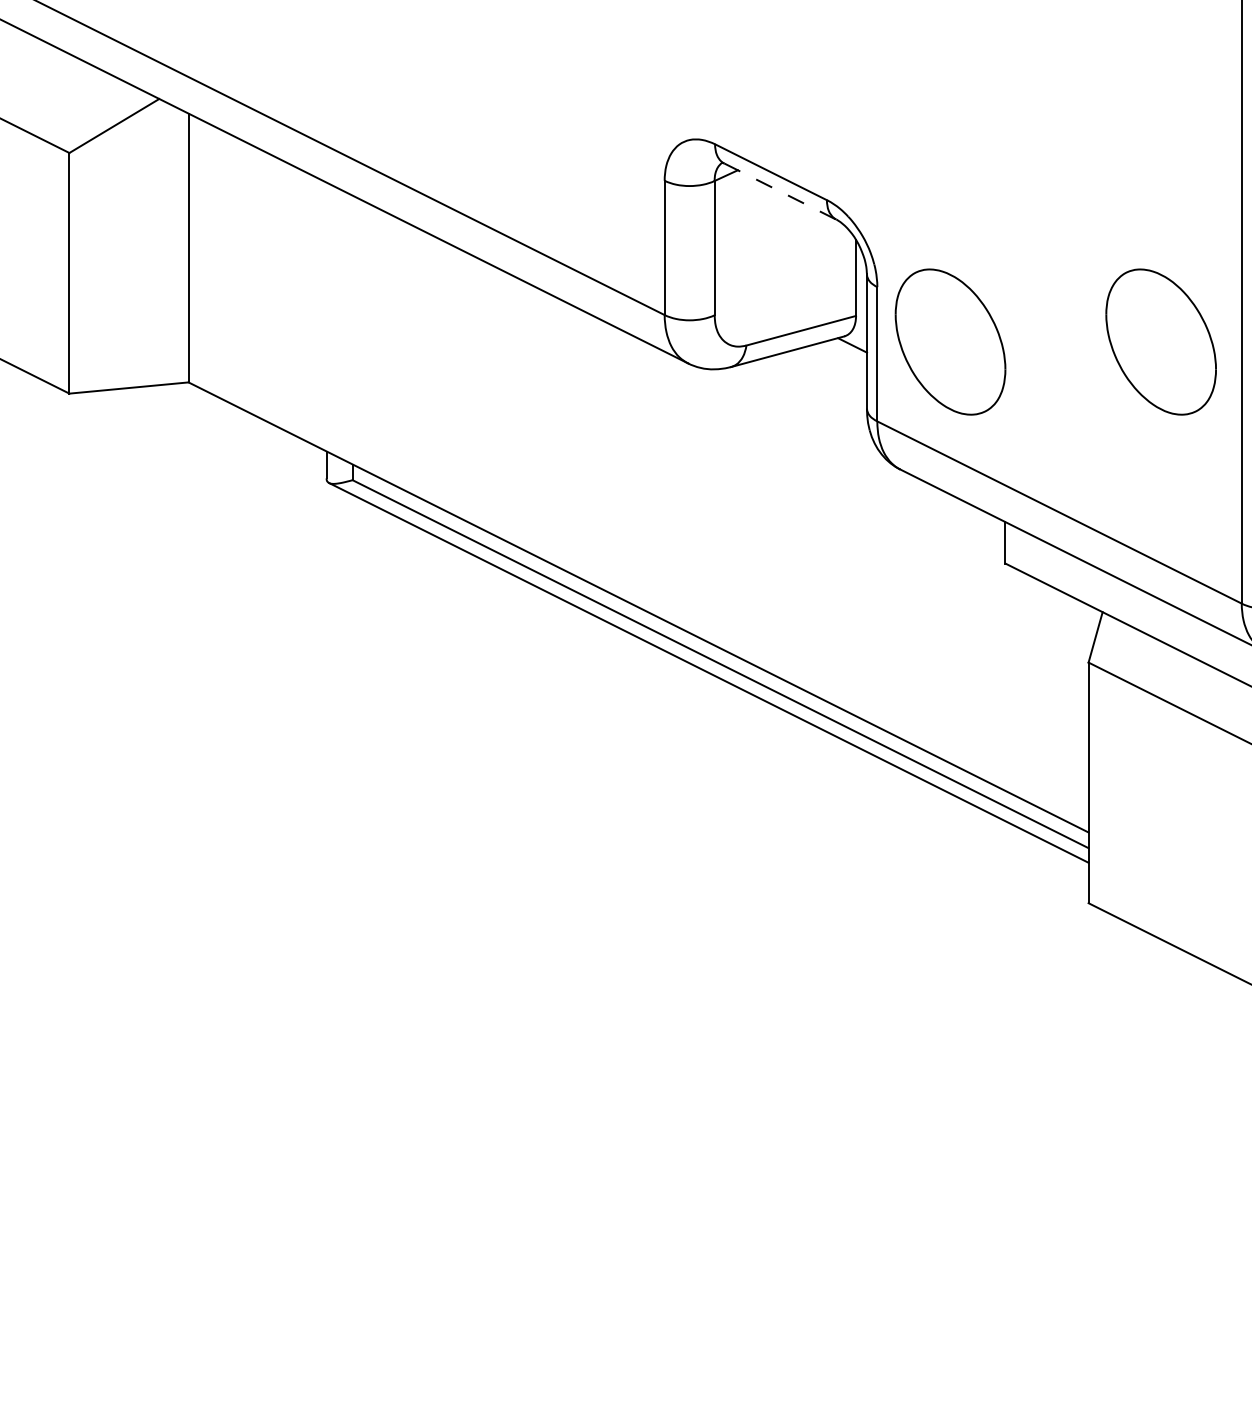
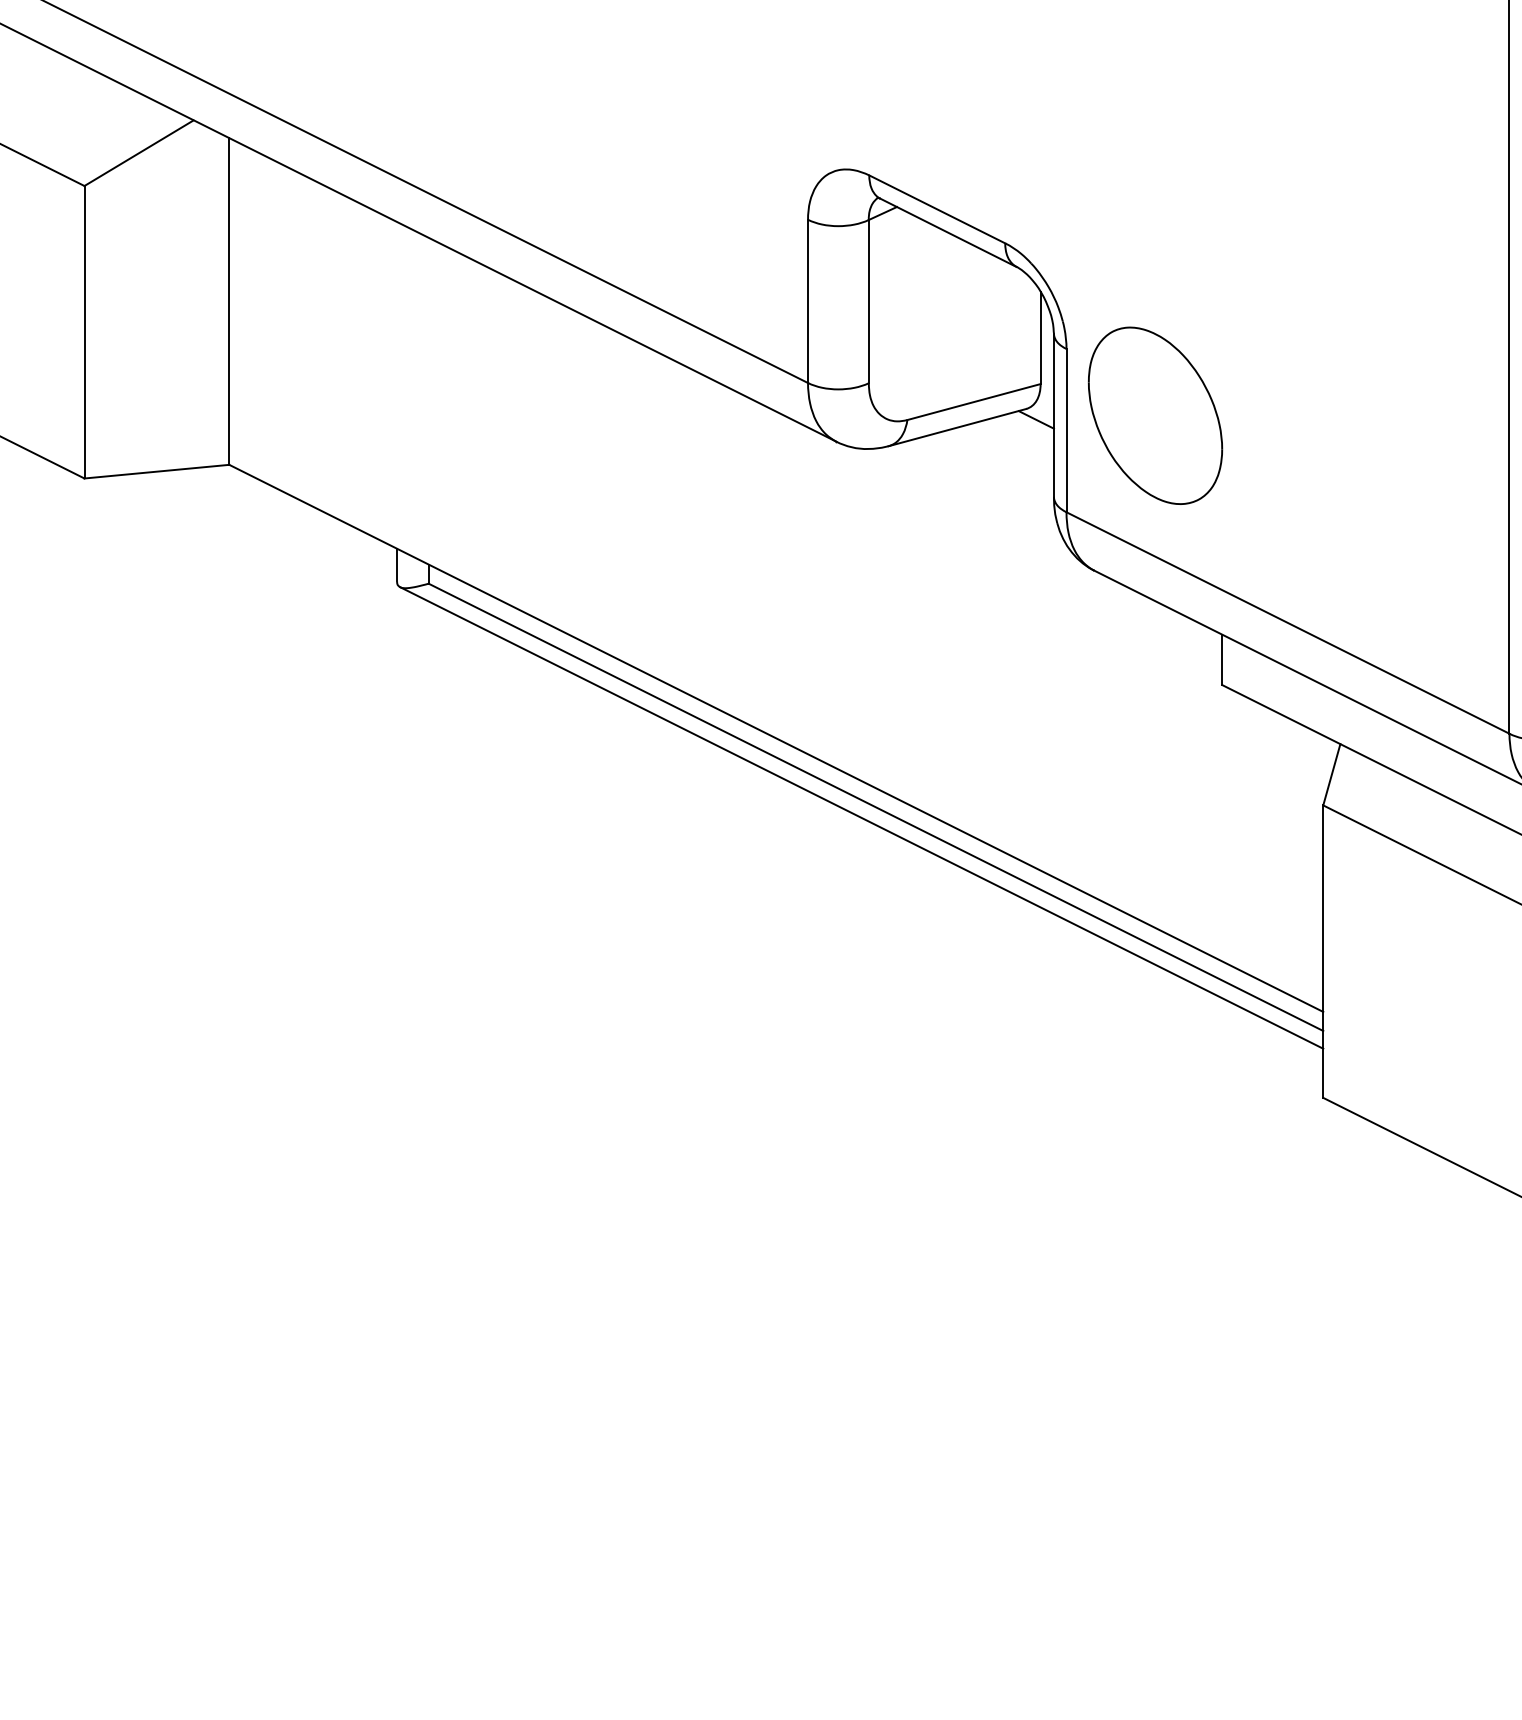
line: (780, 192) -> (948, 233), dashed -> solid
part: (1161, 341) -> (1411, 415), removed

